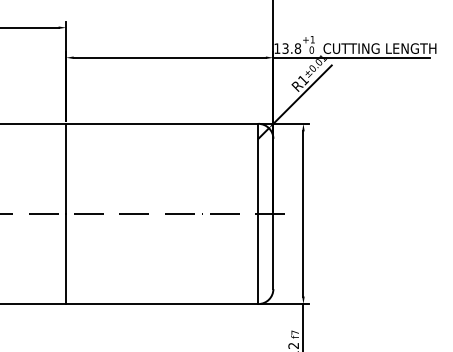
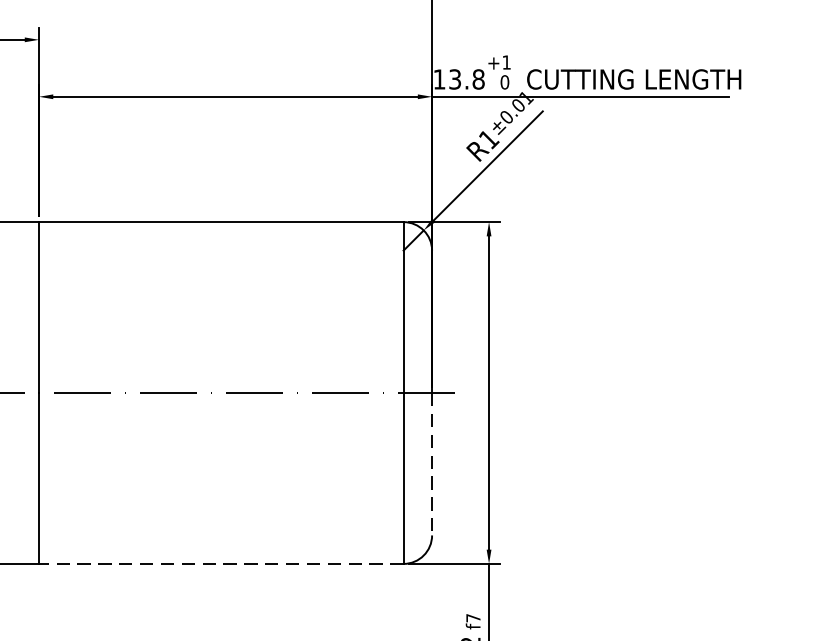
line: (273, 251) -> (432, 464), solid -> dashed
line: (161, 304) -> (219, 564), solid -> dashed

